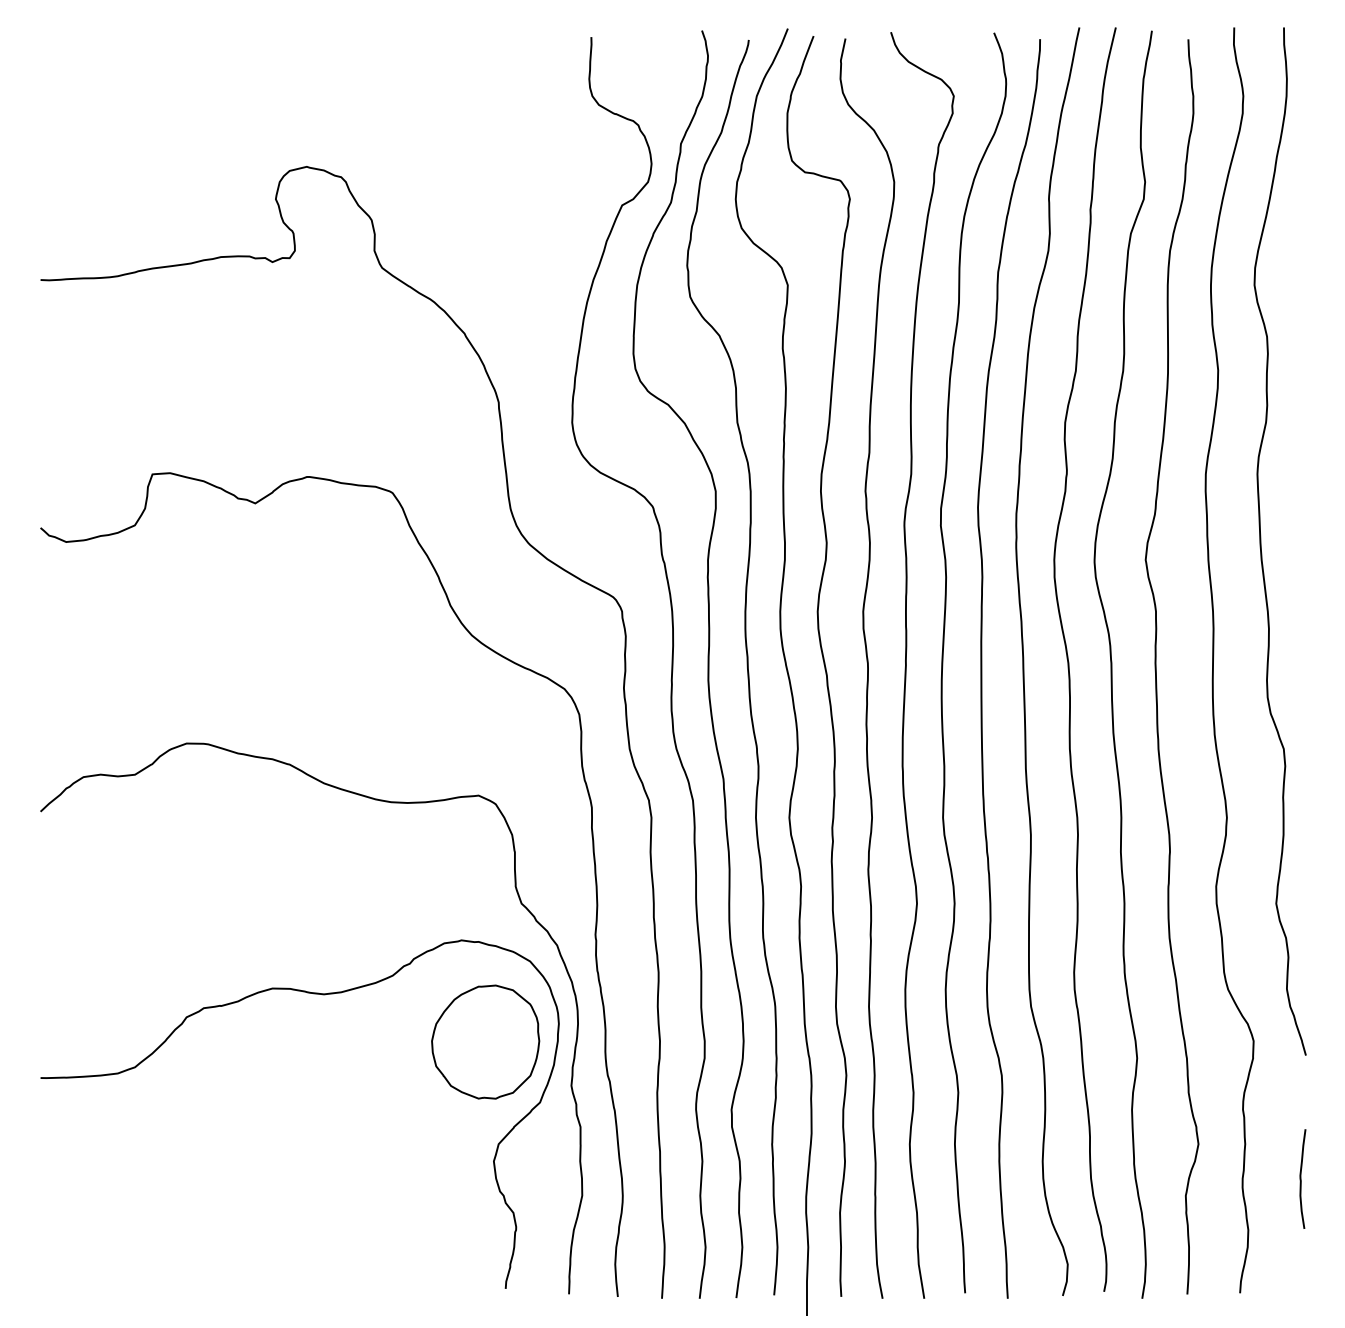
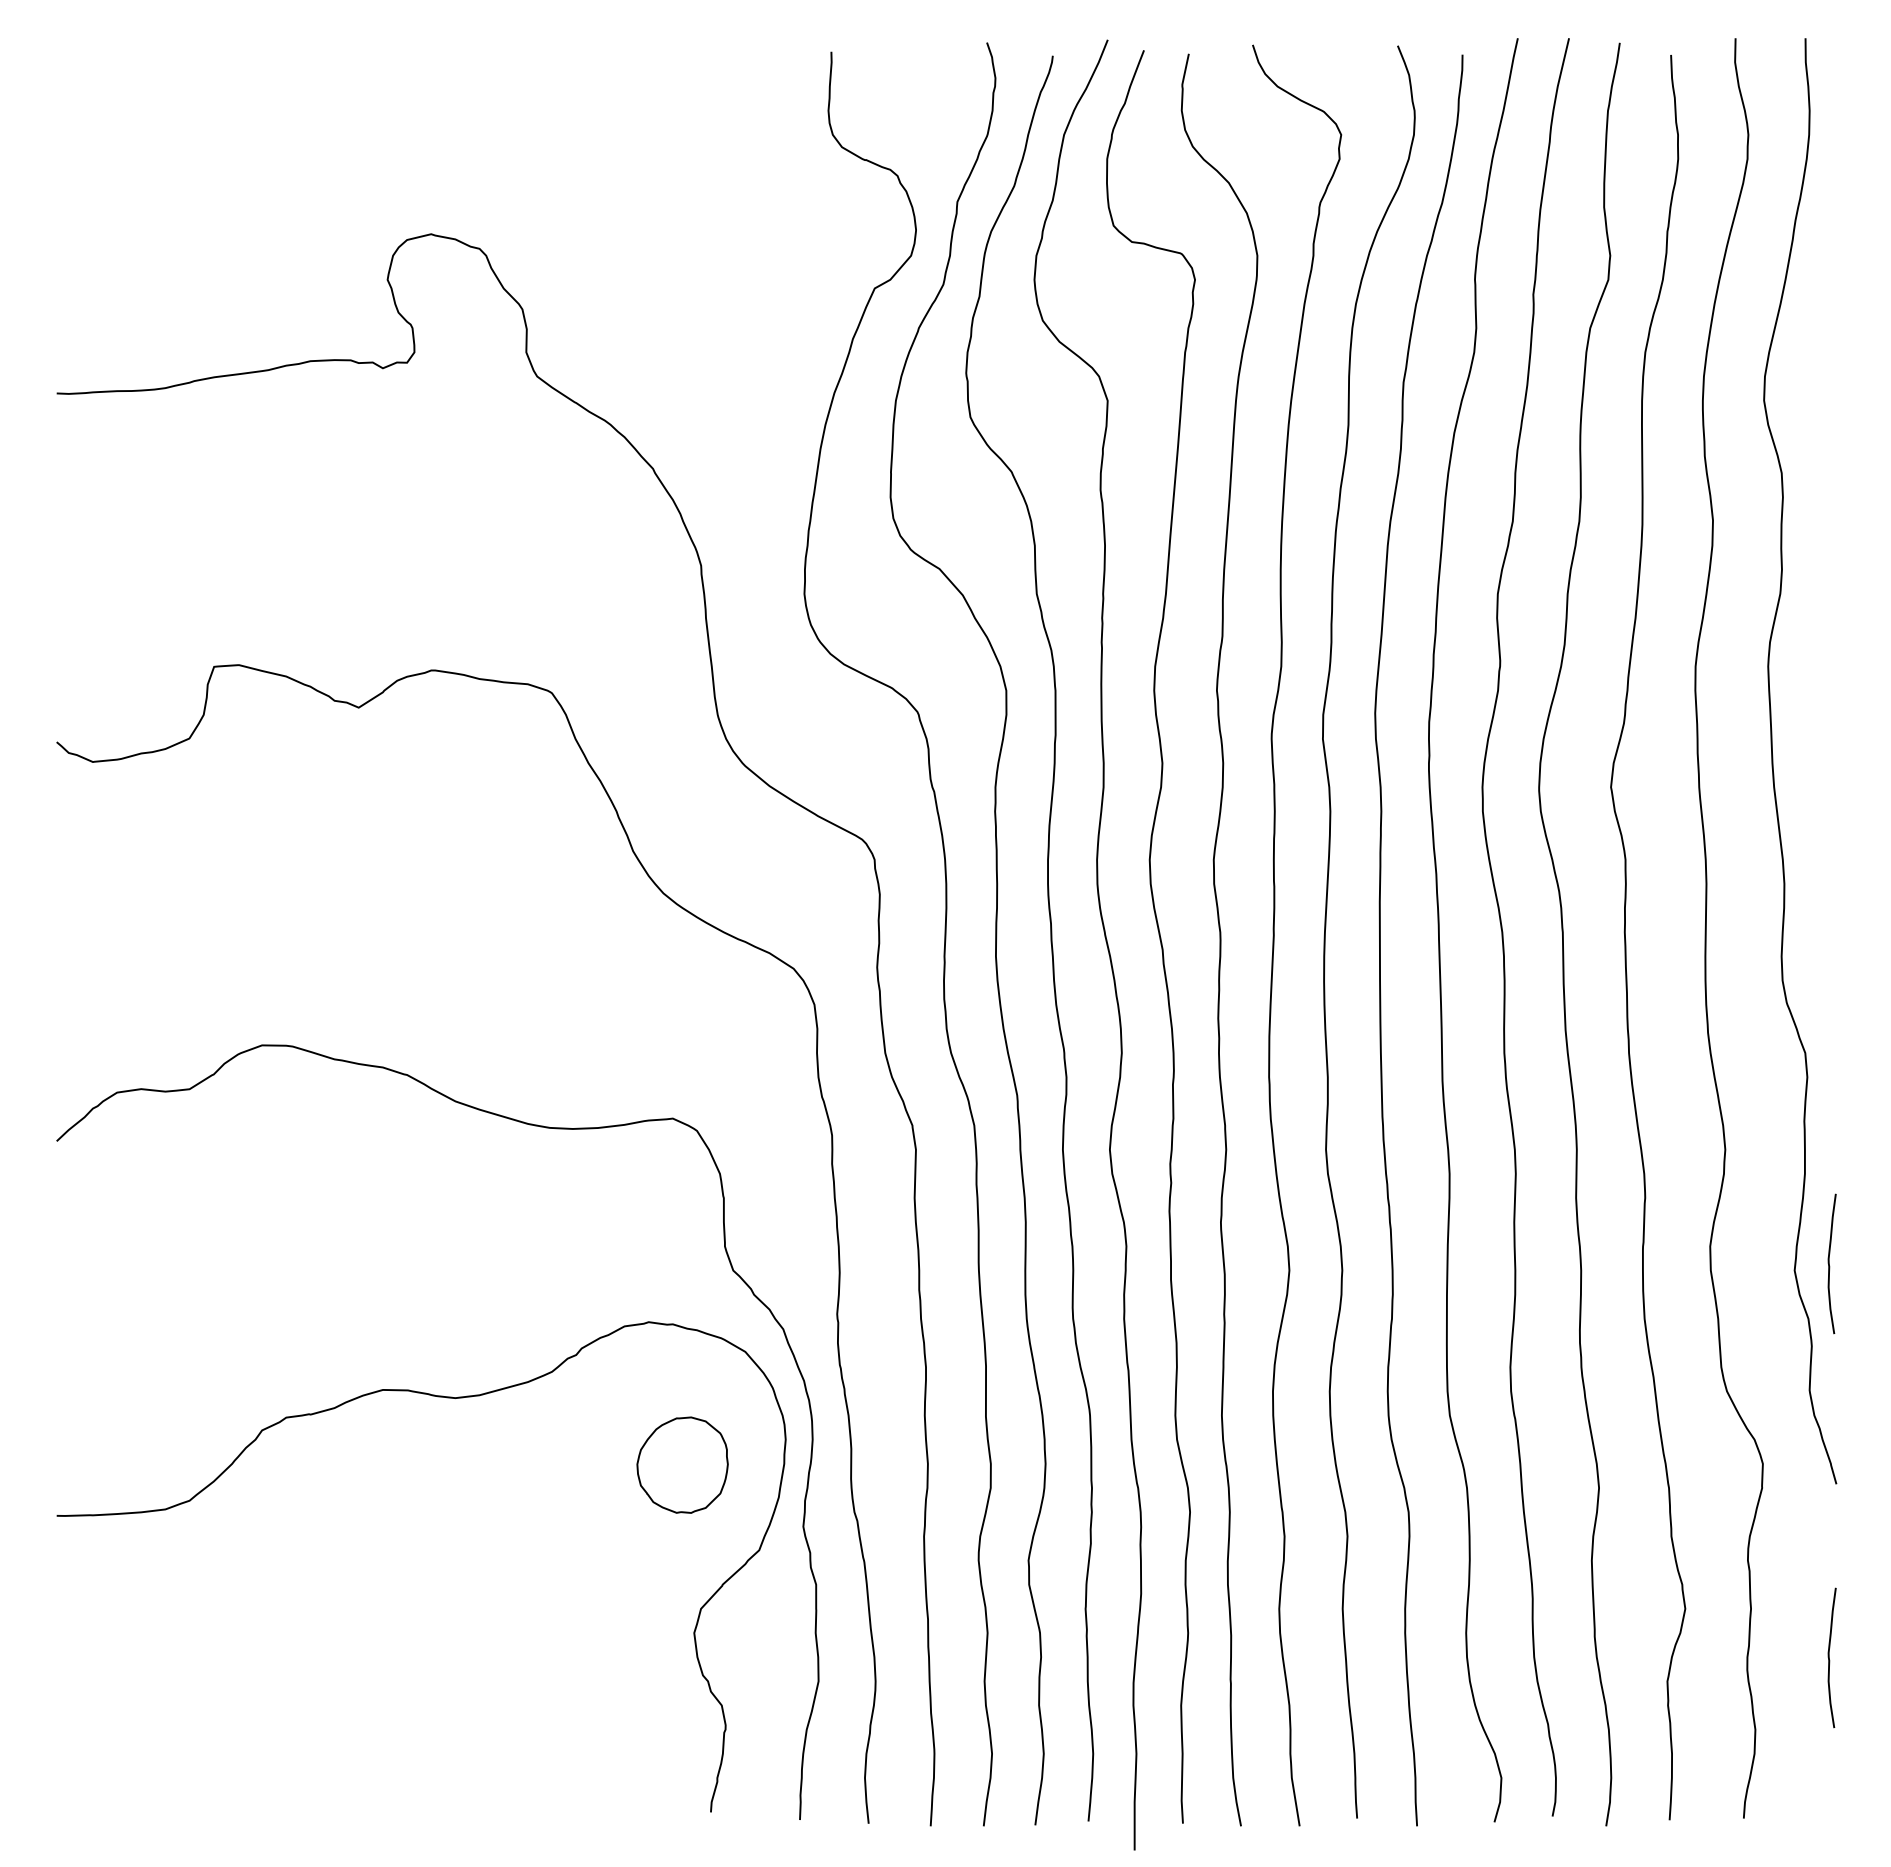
curve: (1301, 898) -> (1829, 1263), added
part: (485, 1041) -> (682, 1464), size x0.6

